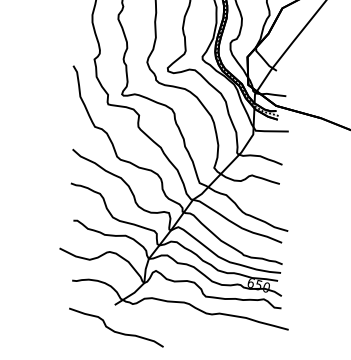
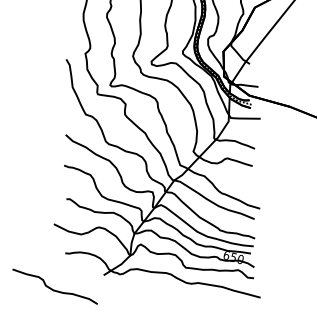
curve: (113, 329) -> (52, 288), moved

